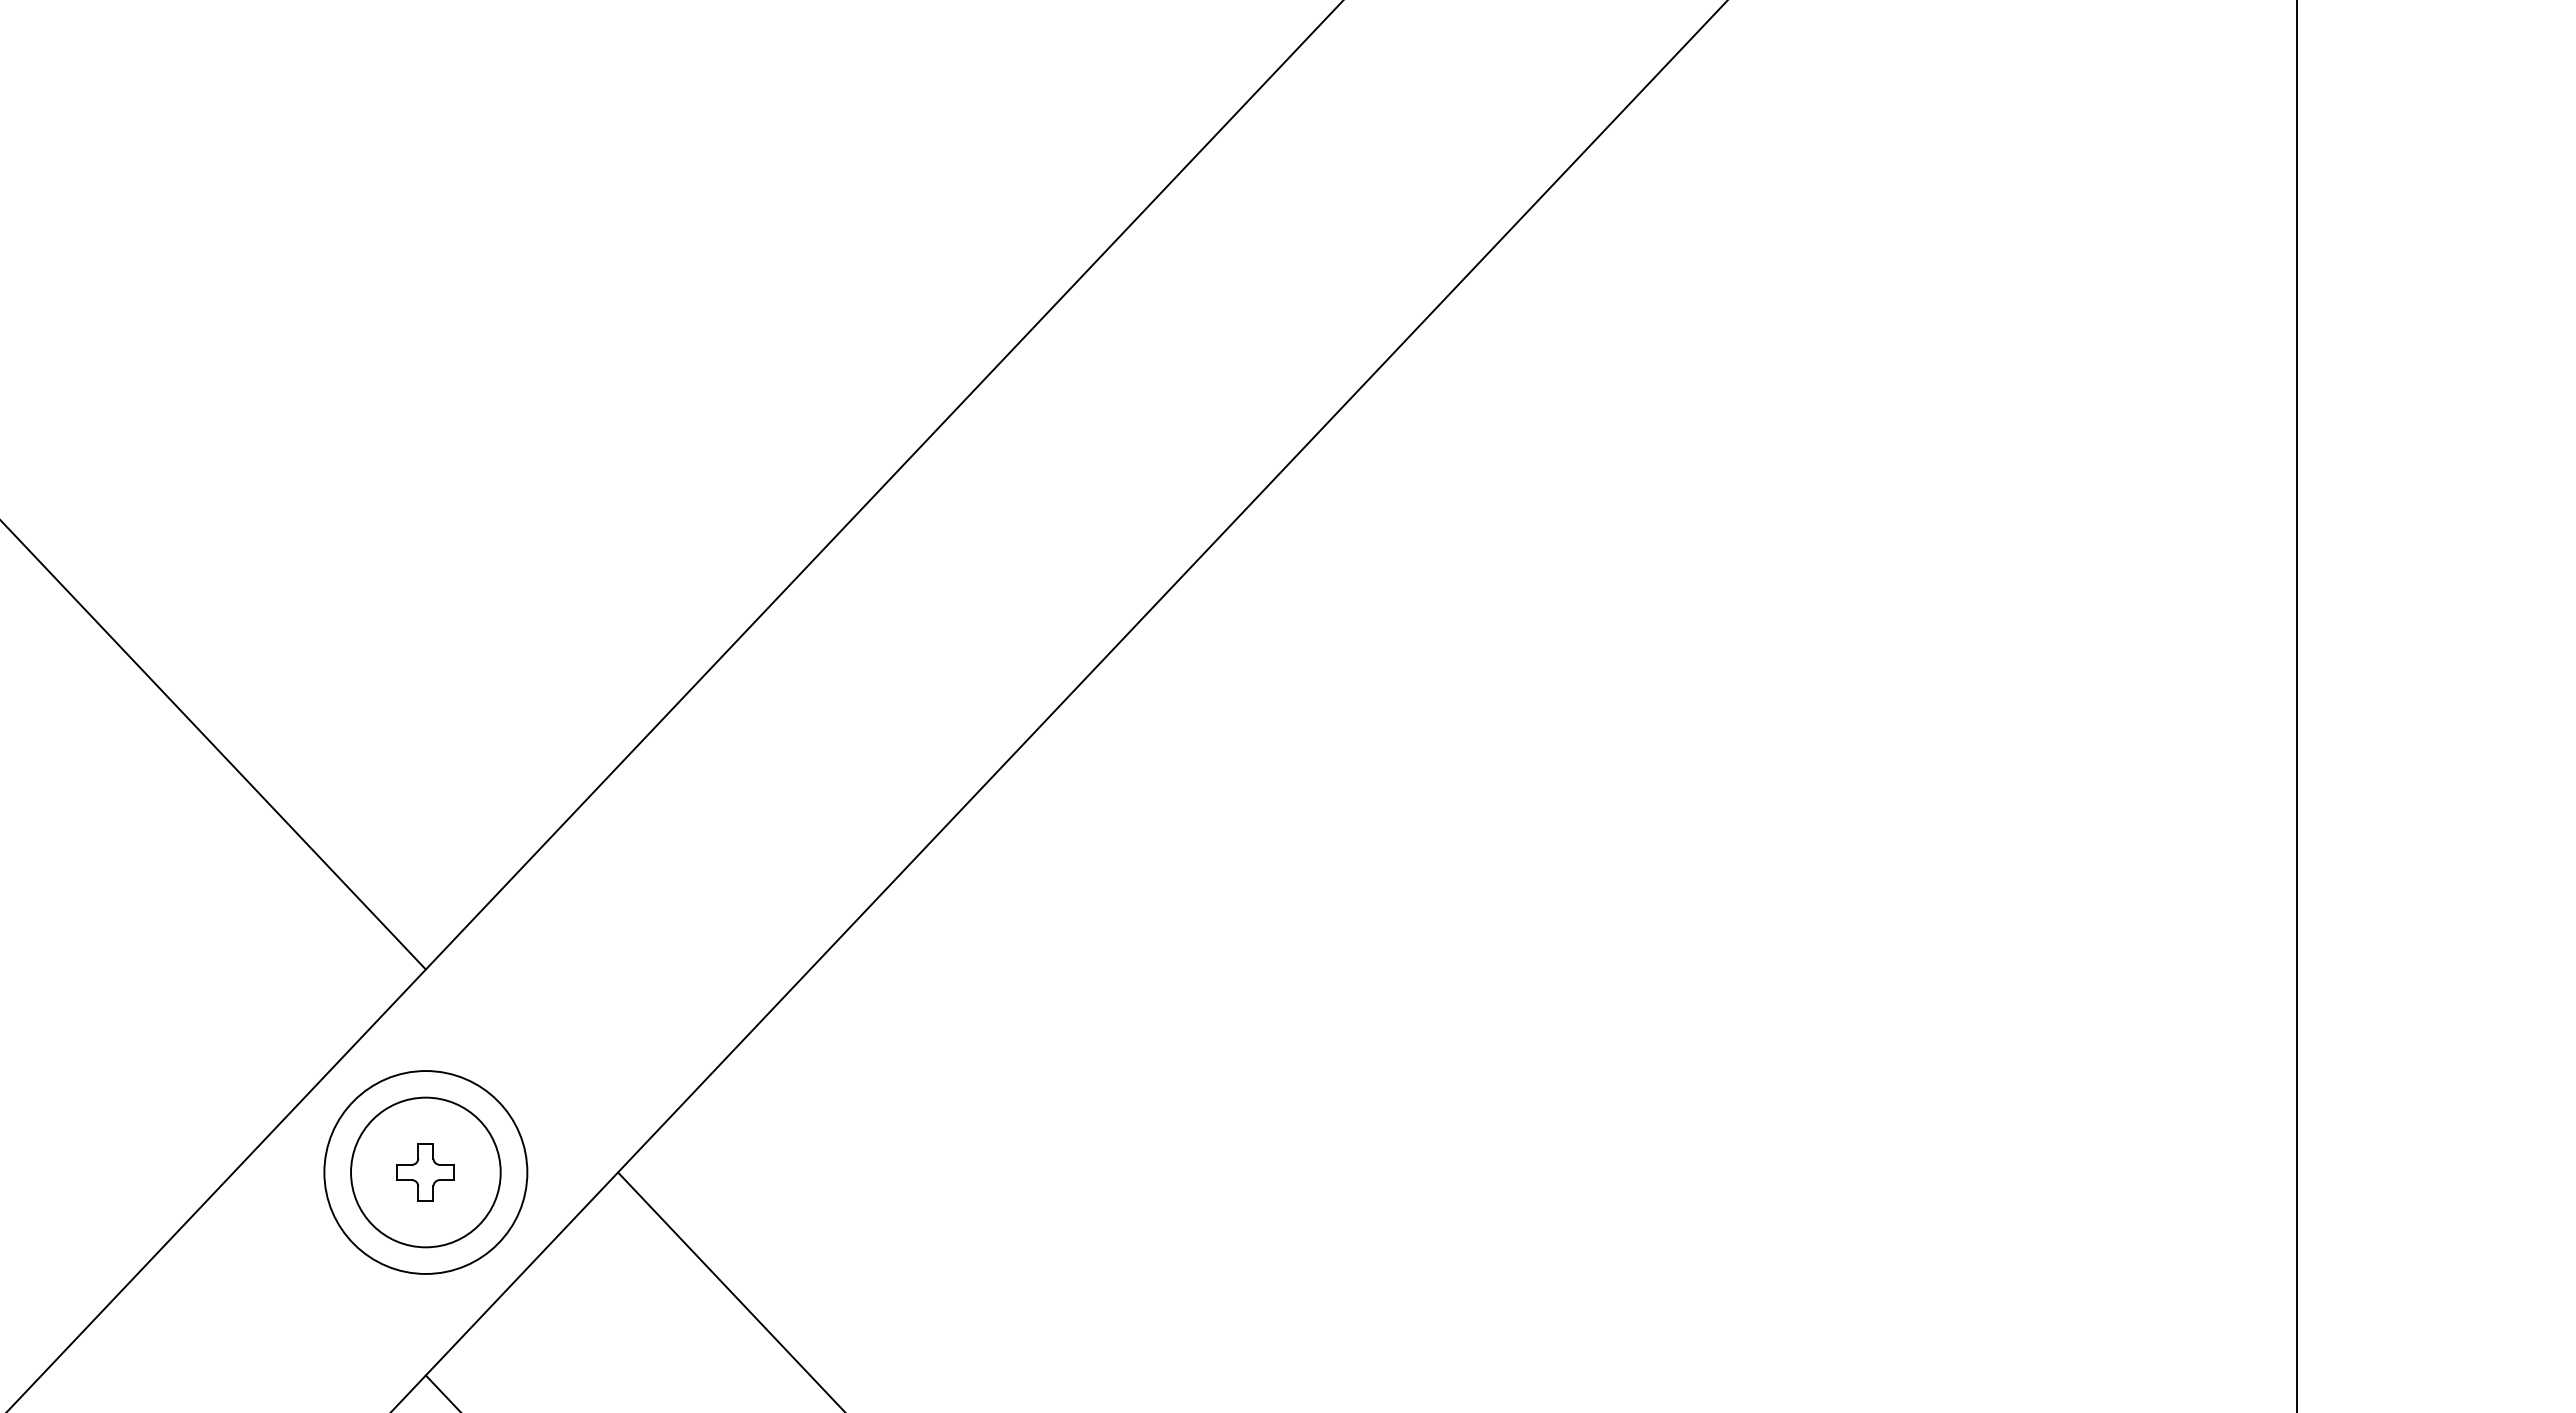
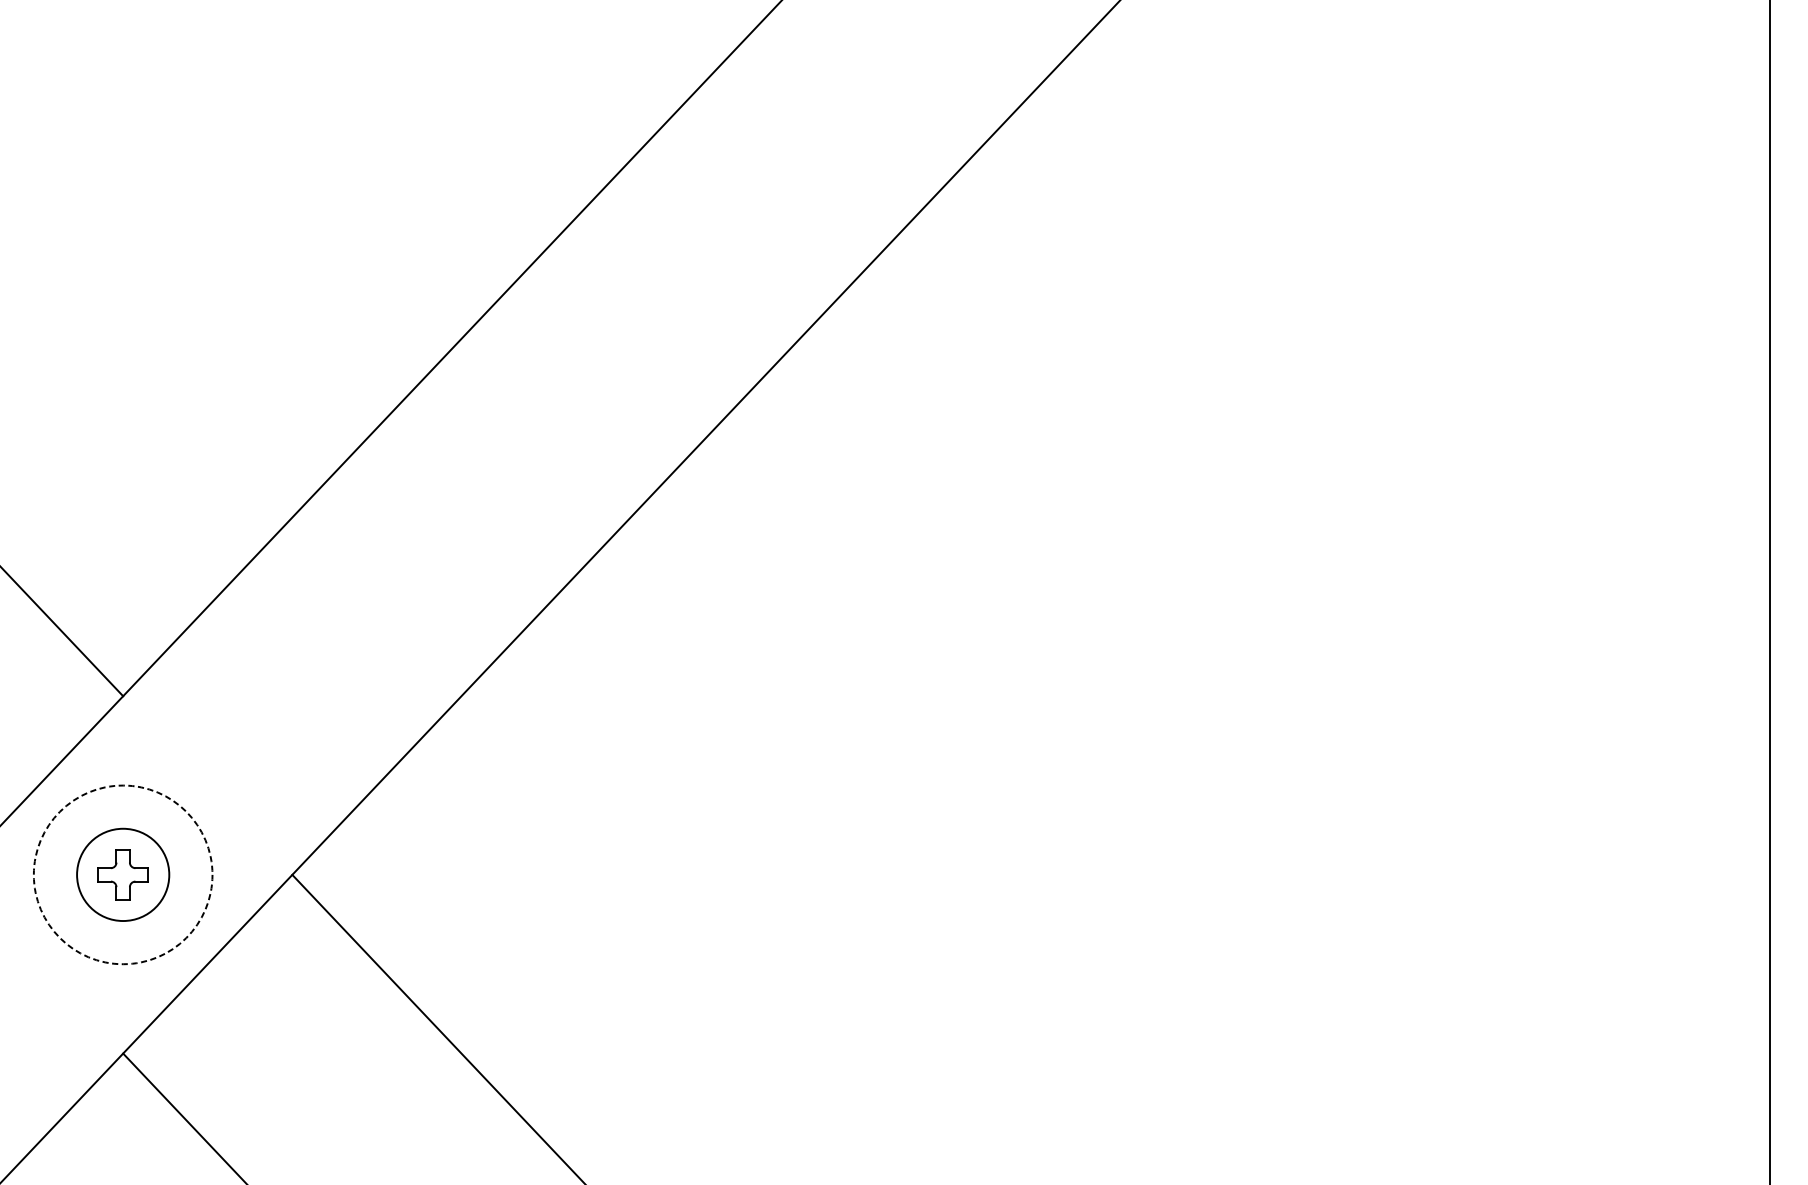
circle: (425, 1172) -> (122, 874), size x0.7
circle: (425, 1172) -> (122, 874), solid -> dashed

